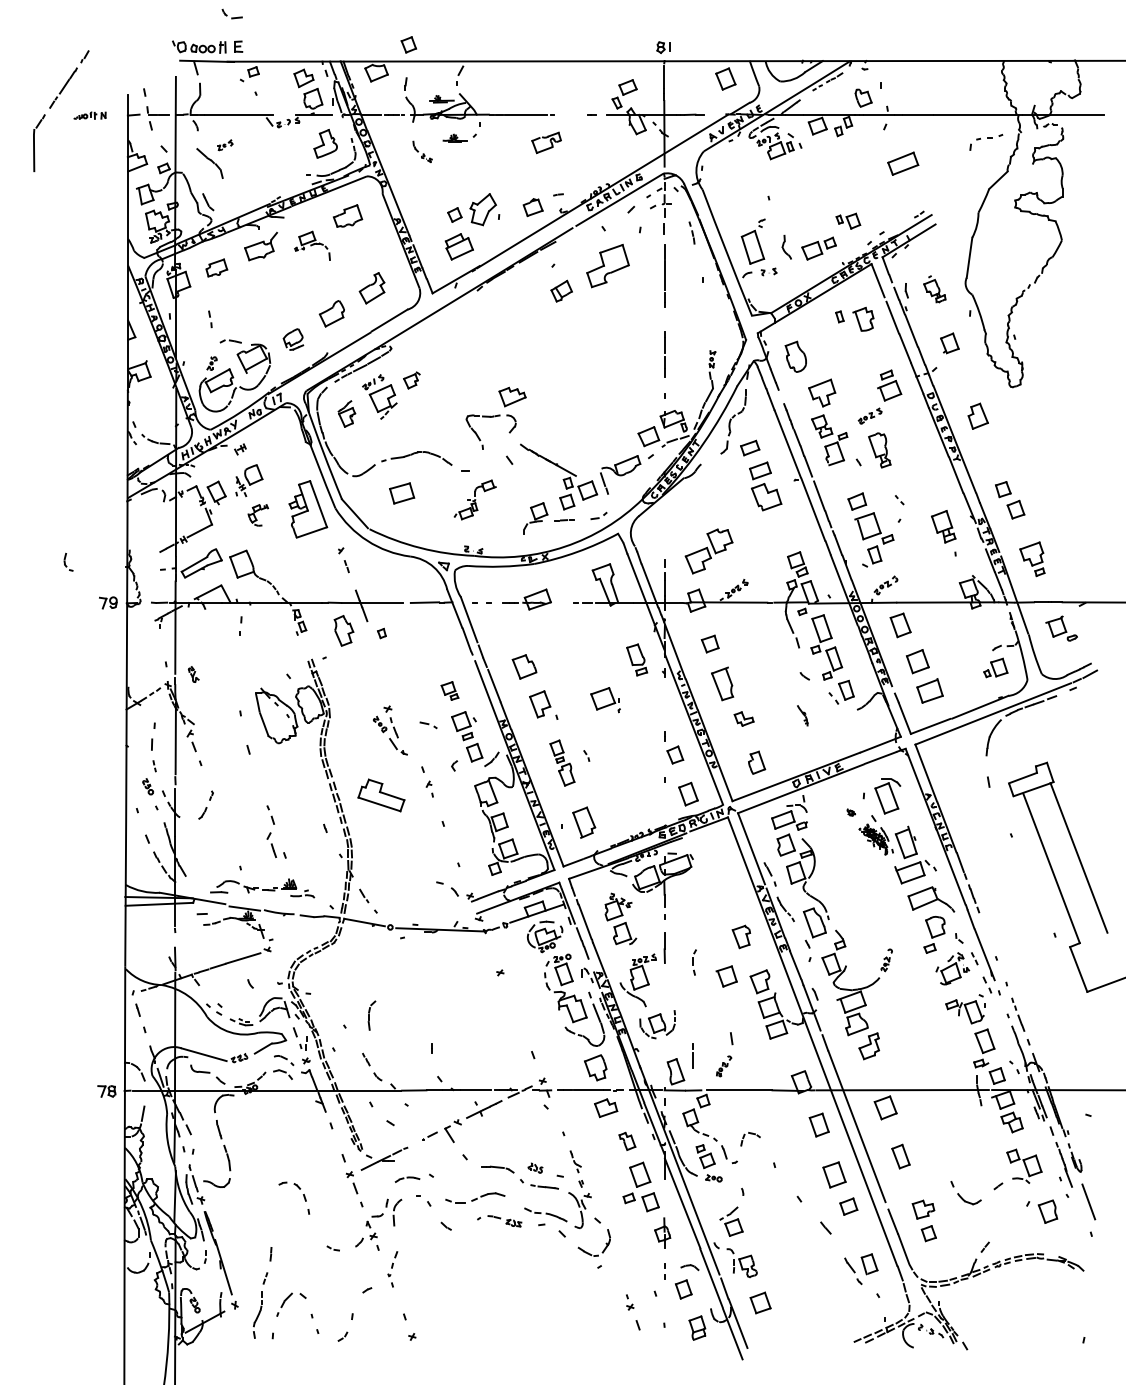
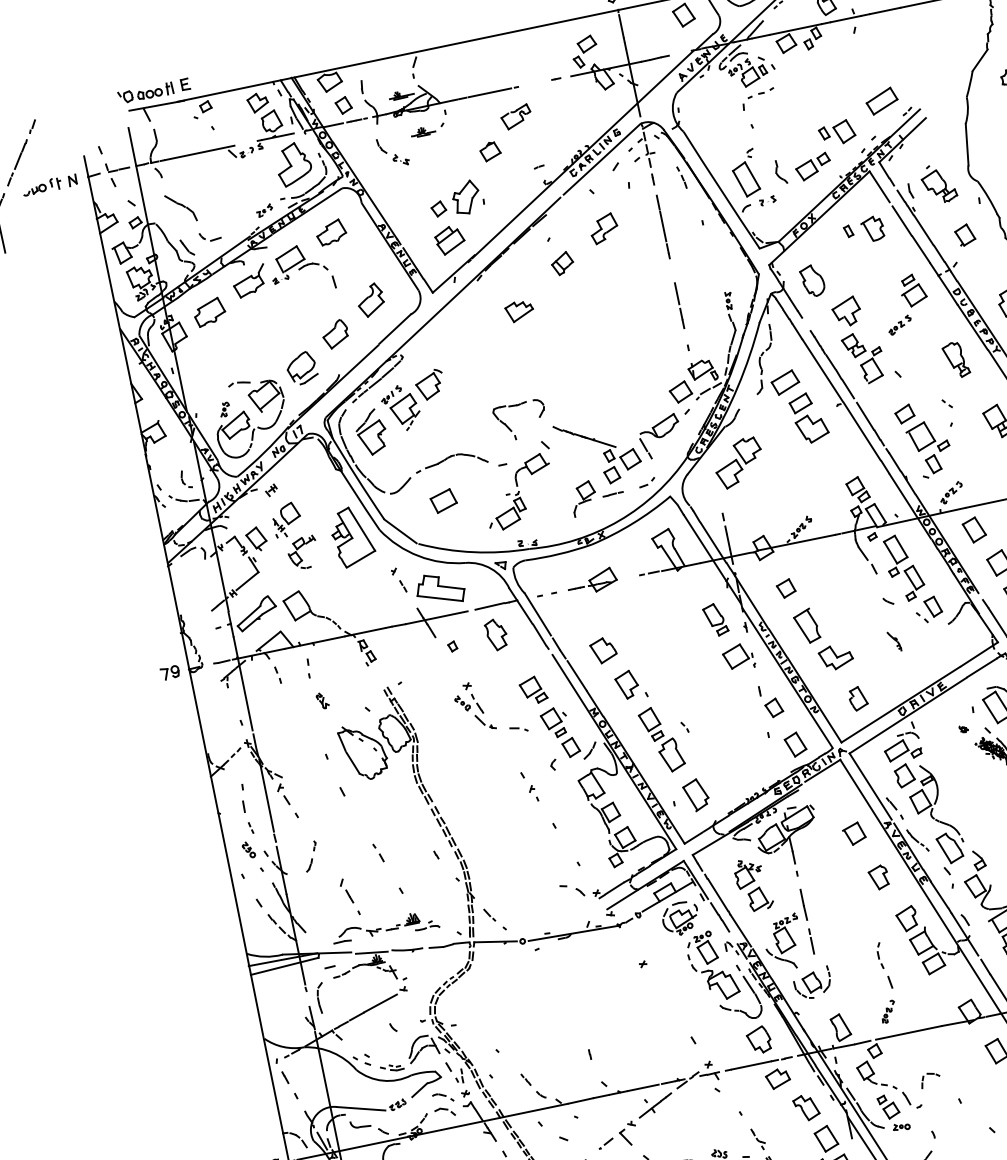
part: (231, 14) -> (209, 237), moved
part: (408, 44) -> (343, 105), moved
part: (89, 115) -> (49, 184), size x1.67
part: (986, 142) -> (758, 99), moved
part: (325, 143) -> (293, 163), size x1.43
part: (225, 145) -> (265, 210), moved
part: (422, 151) -> (392, 151), size x1.43
part: (903, 163) -> (882, 100), moved
part: (532, 207) -> (489, 151), moved
part: (848, 220) -> (837, 132), size x1.43
part: (312, 245) -> (301, 269), size x1.67
part: (607, 266) -> (603, 229), size x0.62
part: (216, 267) -> (209, 311), size x1.43
part: (934, 288) -> (938, 182), size x1.43
part: (210, 319) -> (278, 675), moved
part: (293, 339) -> (302, 368), size x1.43
part: (411, 380) -> (429, 385), size x1.67
part: (512, 396) -> (519, 310), moved
part: (346, 413) -> (370, 431), size x1.67
part: (750, 447) -> (785, 381), size x1.43
part: (879, 450) -> (955, 360), moved
part: (475, 499) -> (519, 491), size x1.67
part: (258, 515) -> (303, 553), size x1.43
part: (708, 551) -> (738, 463), moved
part: (68, 561) -> (185, 478), moved
part: (343, 630) -> (496, 634), moved
part: (193, 674) -> (322, 700), moved
part: (449, 690) -> (532, 689), size x1.43
part: (605, 700) -> (738, 657), moved
part: (743, 718) -> (835, 656), size x1.67
part: (390, 730) -> (474, 707), moved
part: (562, 762) -> (661, 738), size x1.43
part: (381, 795) -> (440, 589), moved
part: (271, 844) -> (346, 890), moved
part: (694, 962) -> (880, 955), moved
part: (726, 976) -> (854, 833), moved
part: (371, 1015) -> (320, 997), moved
line: (692, 1055) -> (810, 940), moved
part: (627, 1141) -> (806, 1107), size x1.43

